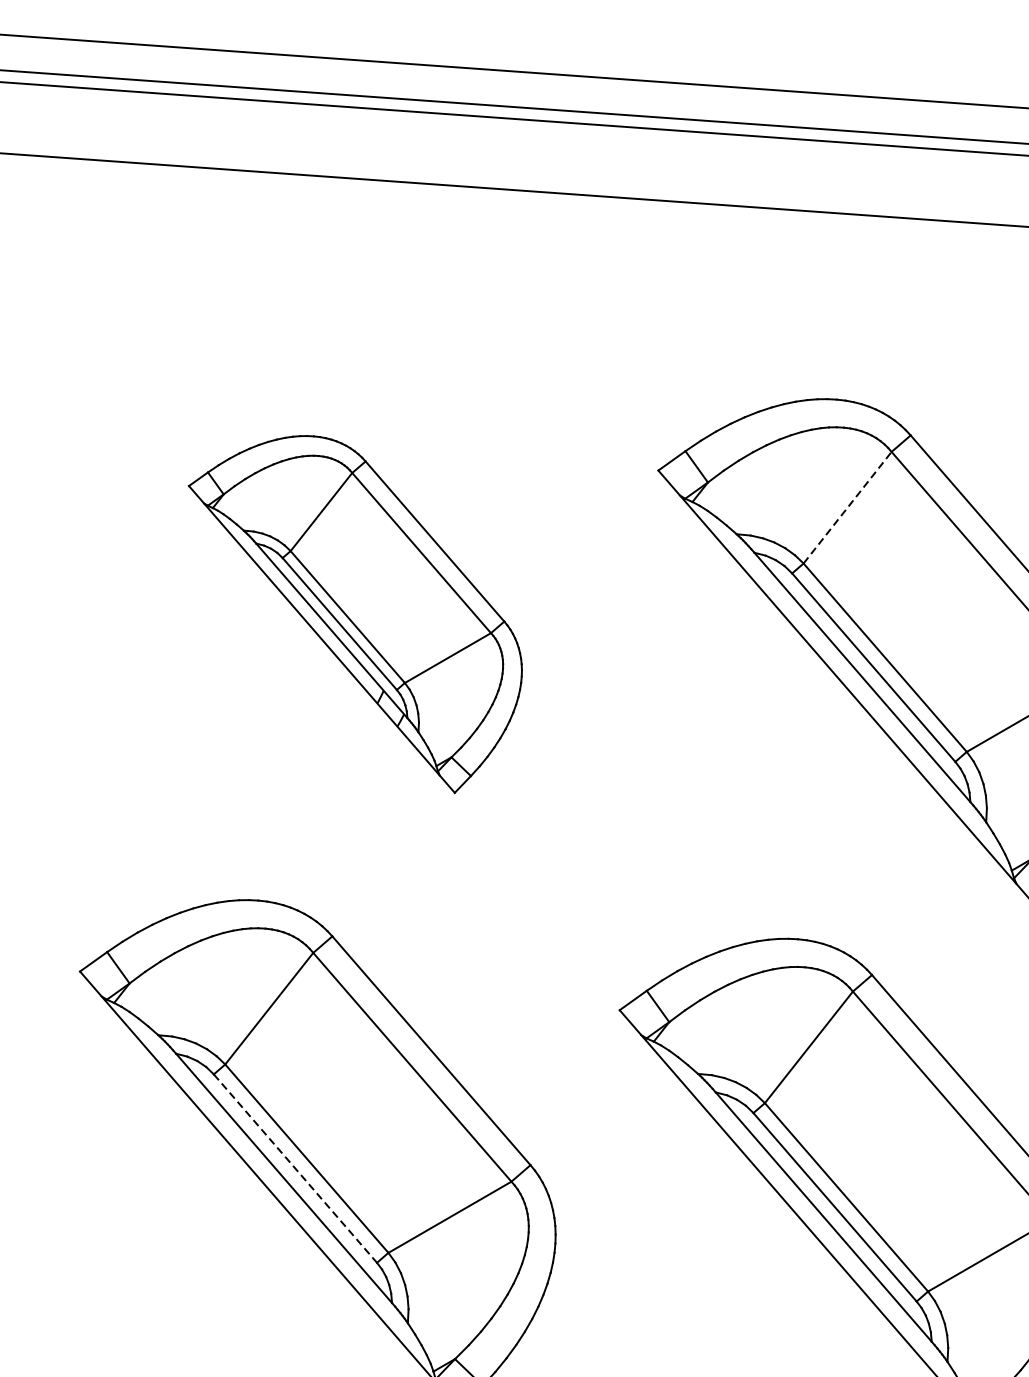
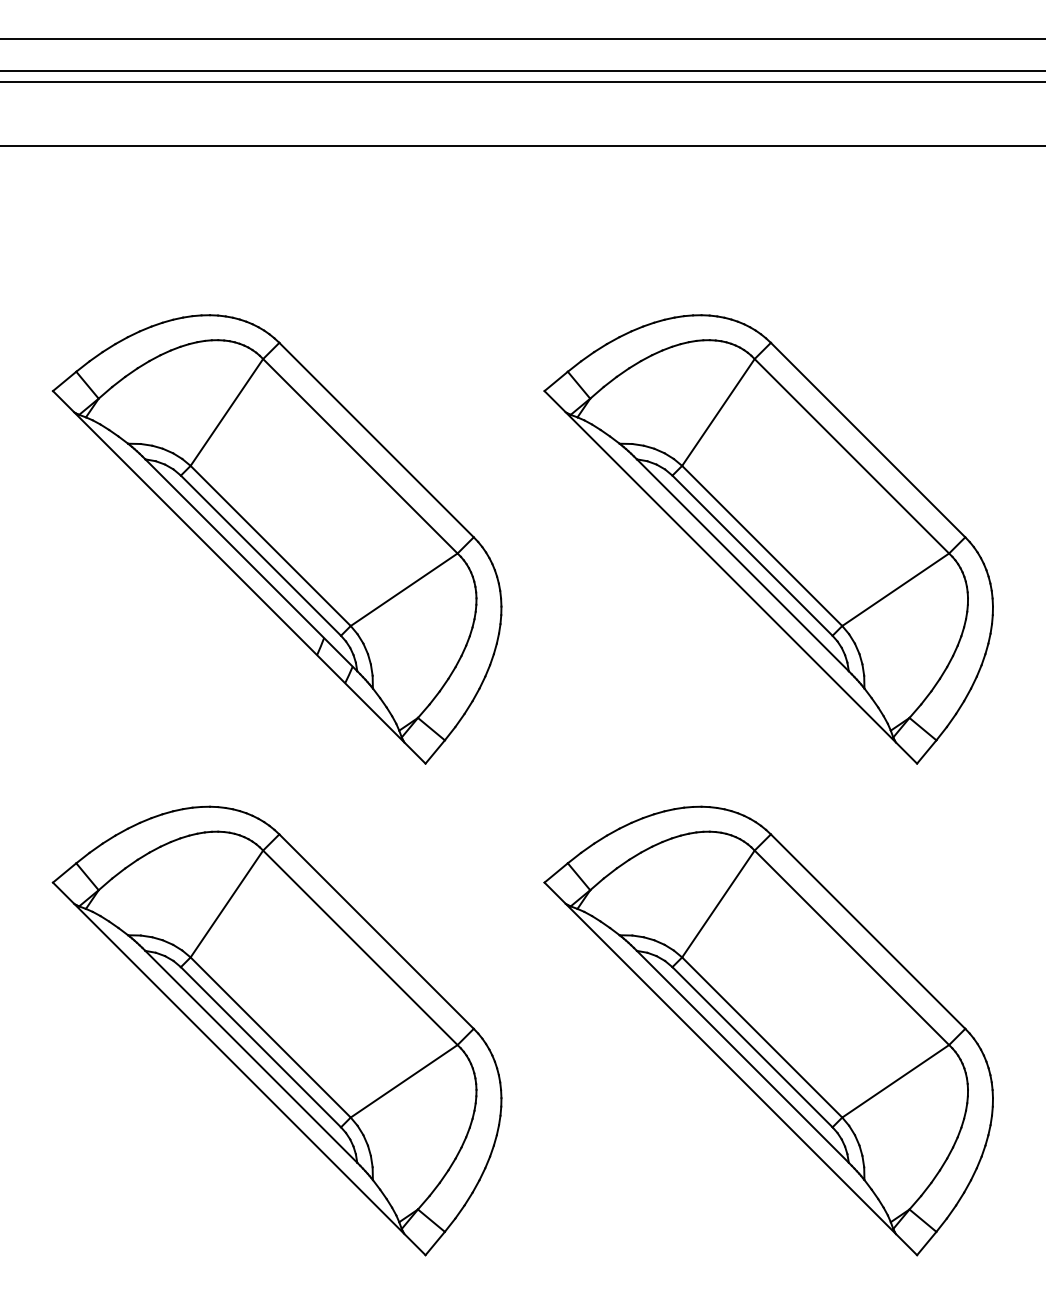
line: (847, 507) -> (718, 412), dashed -> solid
part: (352, 612) -> (276, 539), size x1.43
line: (295, 1168) -> (261, 1047), dashed -> solid

